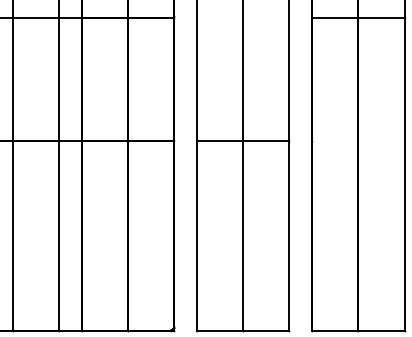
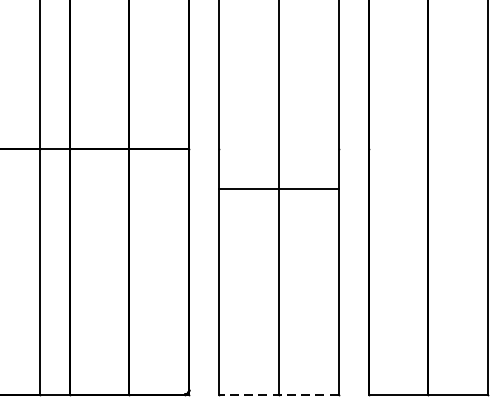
line: (243, 141) -> (279, 189), moved
line: (242, 330) -> (277, 394), solid -> dashed

